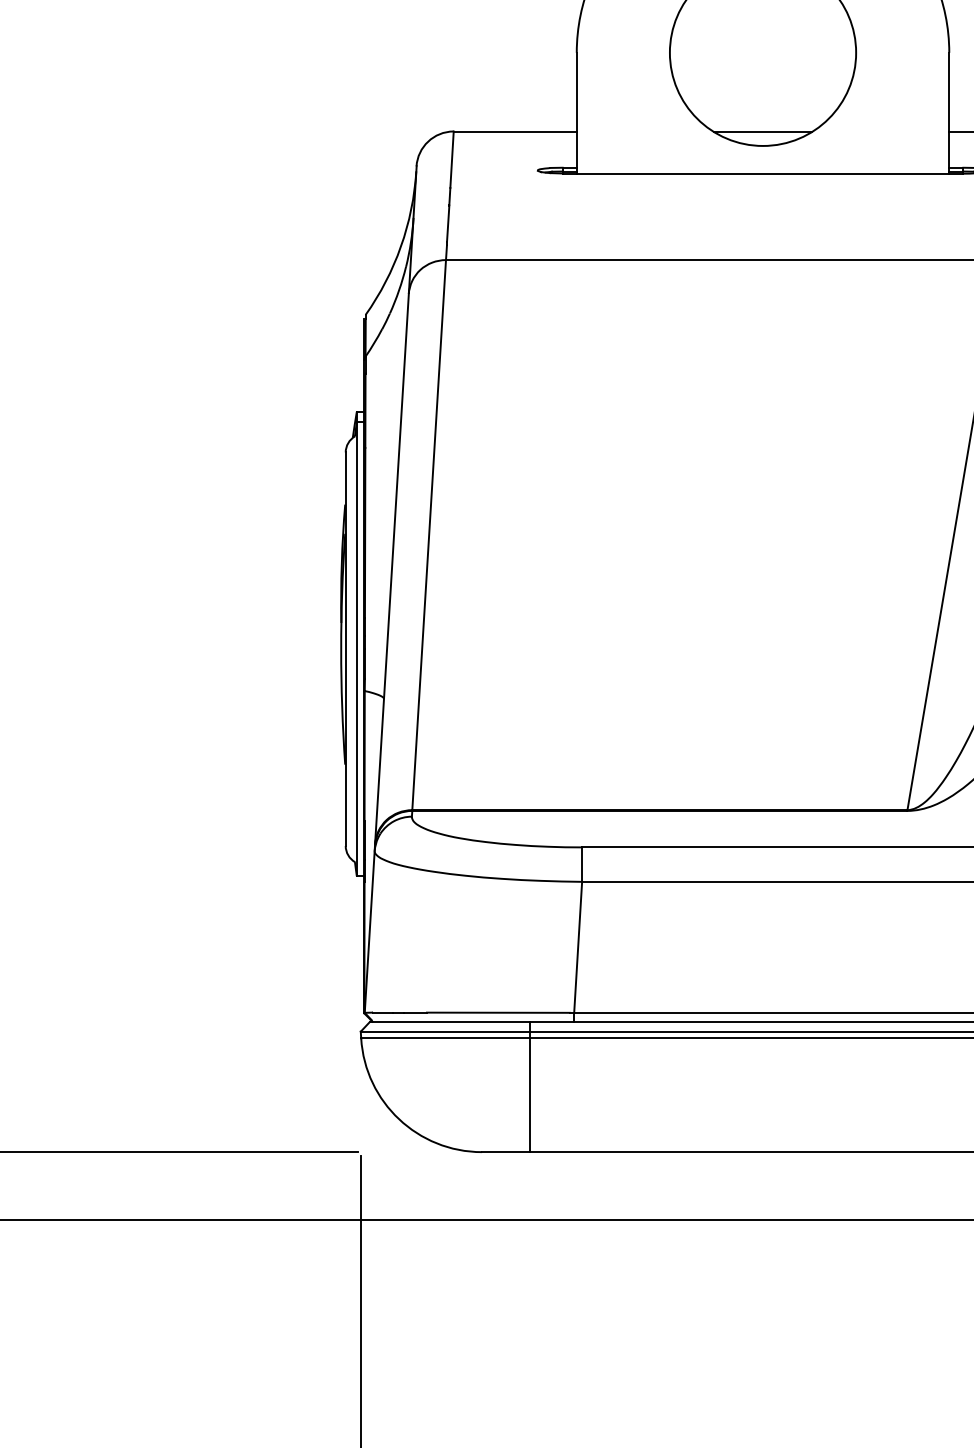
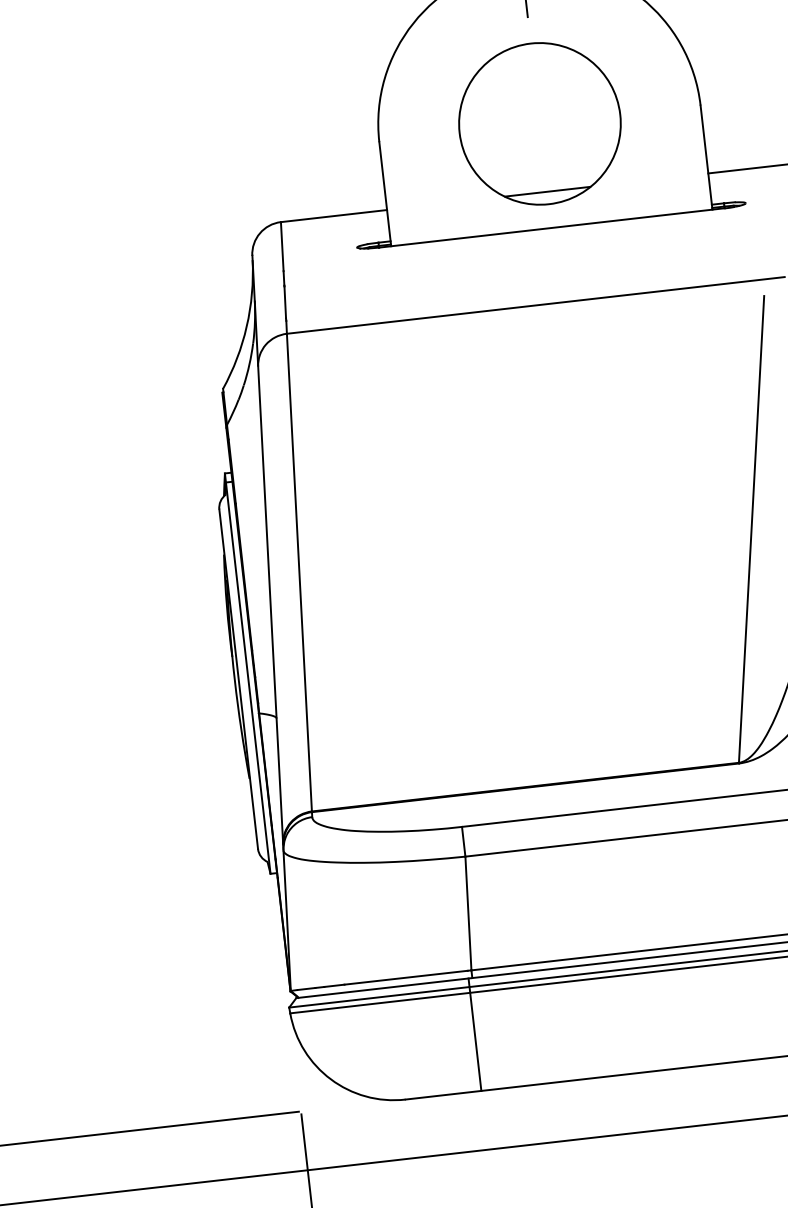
line: (529, 1086) -> (474, 1034), moved

